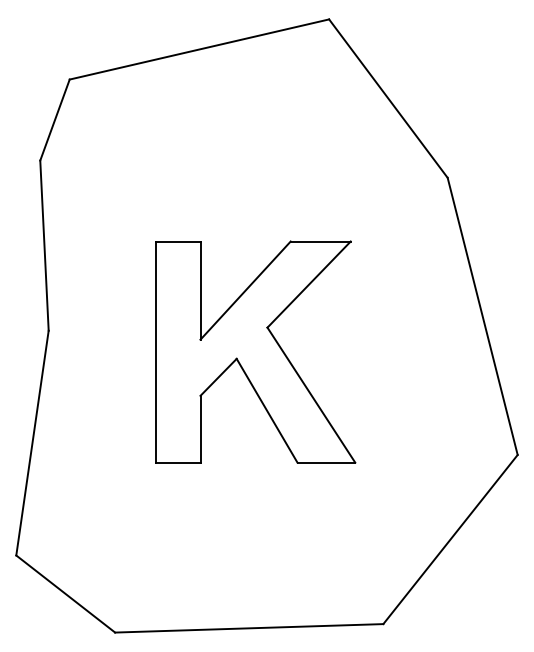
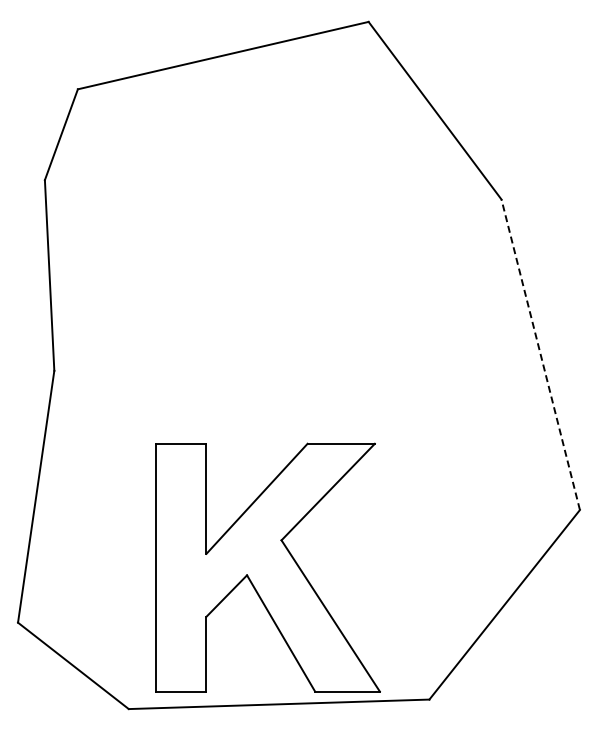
line: (482, 316) -> (540, 354), solid -> dashed
part: (254, 351) -> (267, 567), moved

